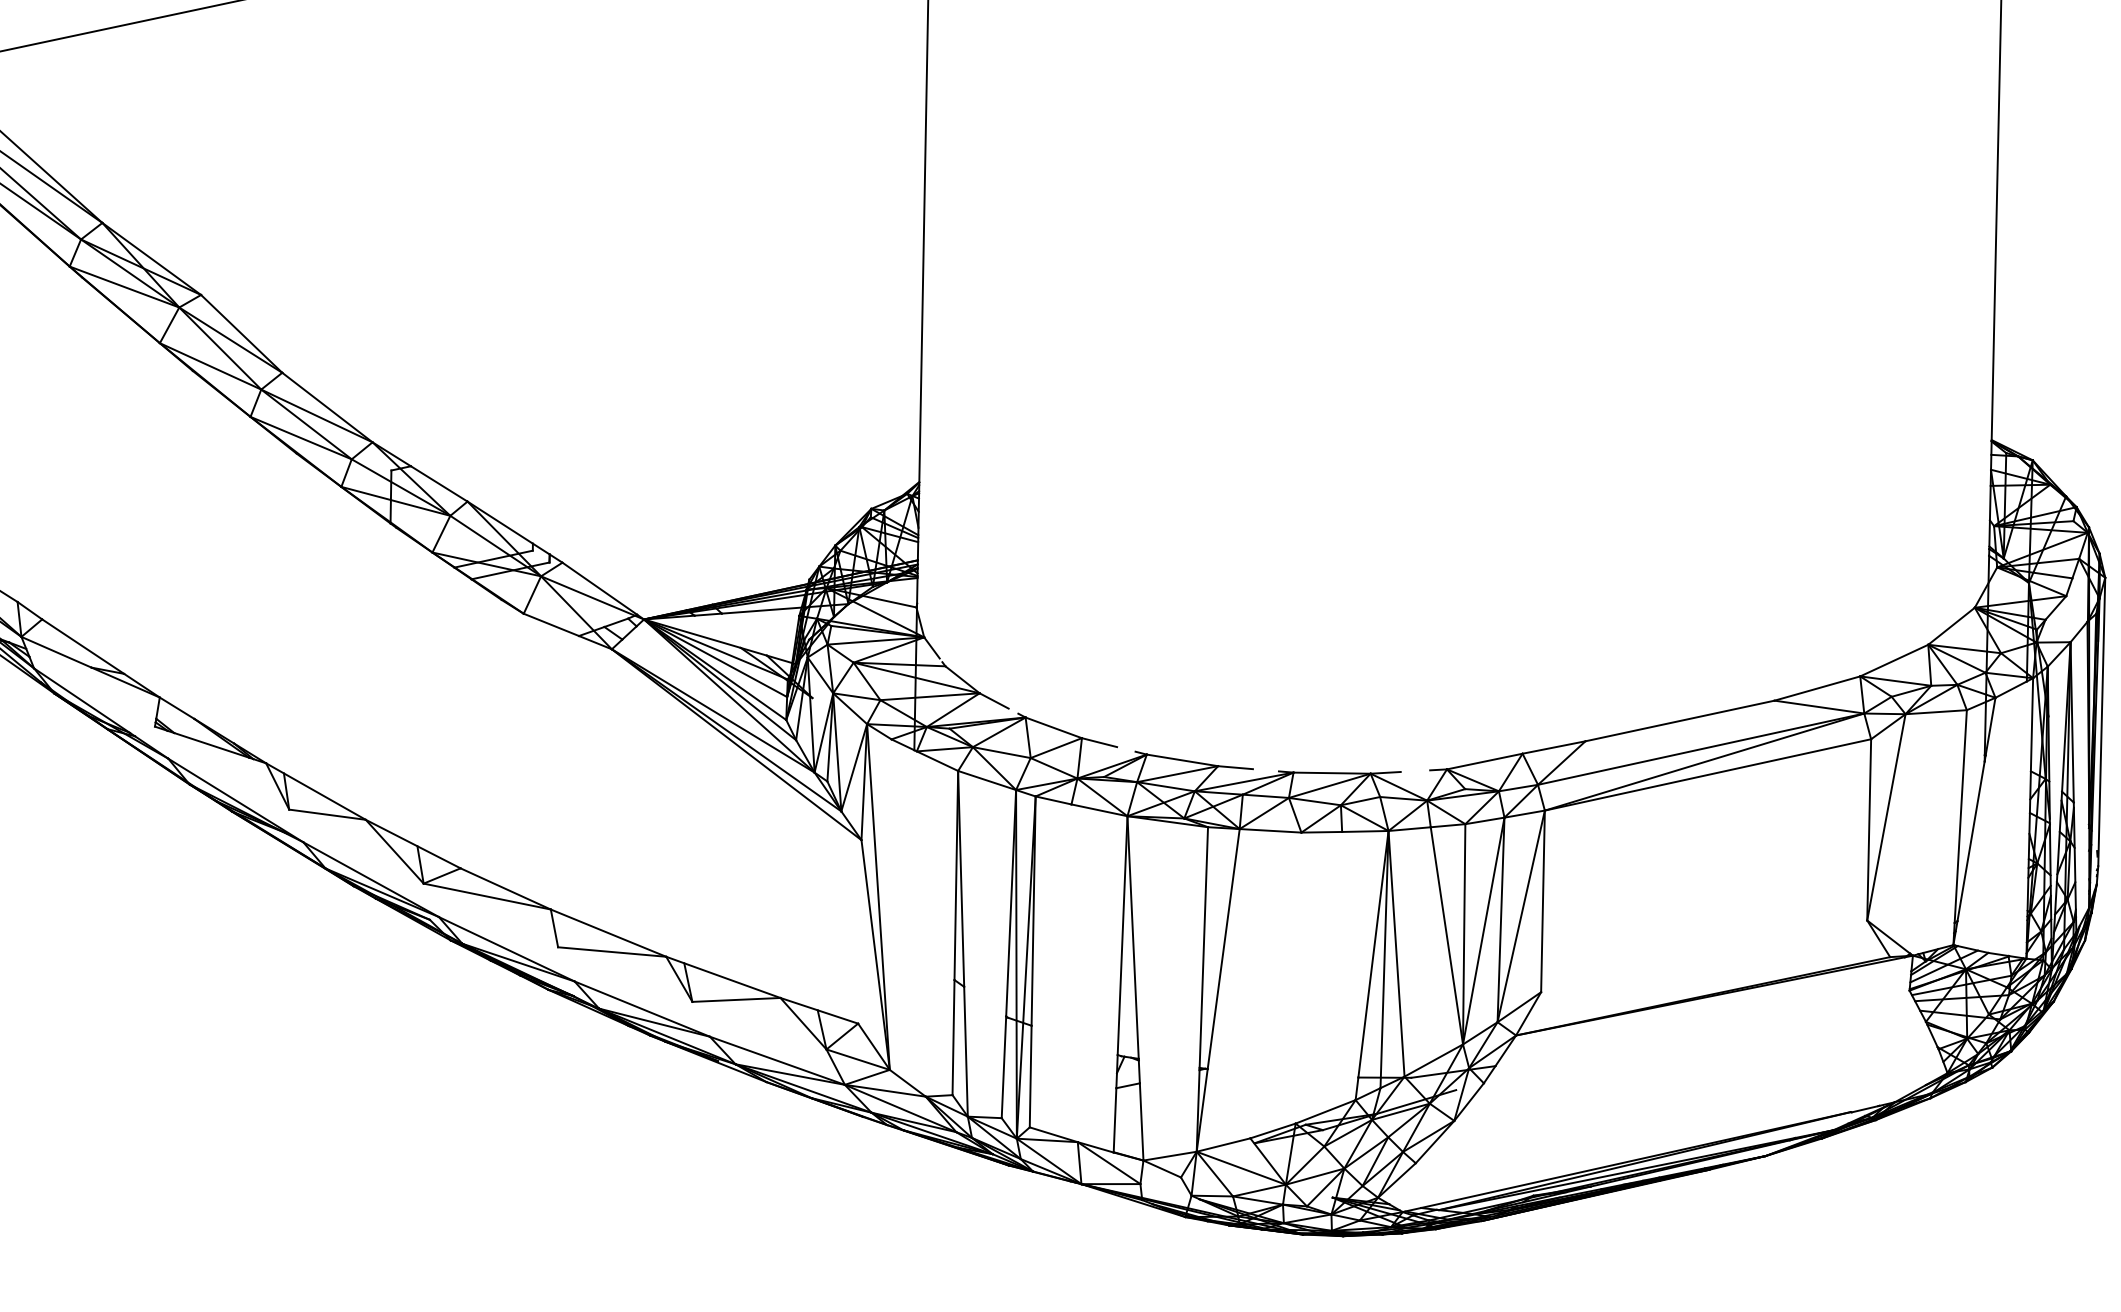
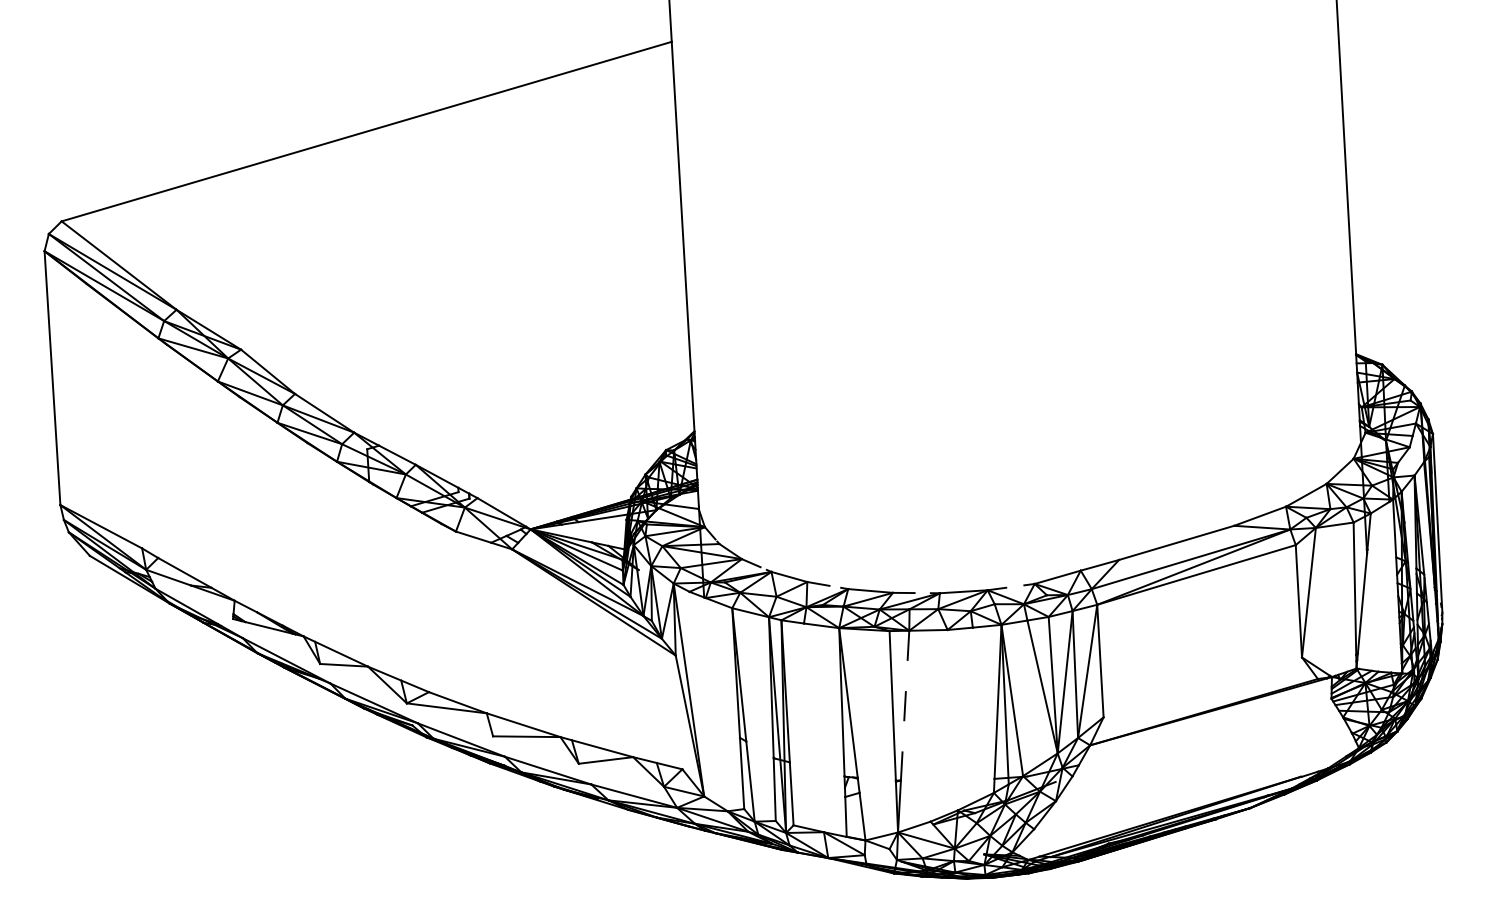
line: (1224, 950) -> (905, 706), solid -> dashed

